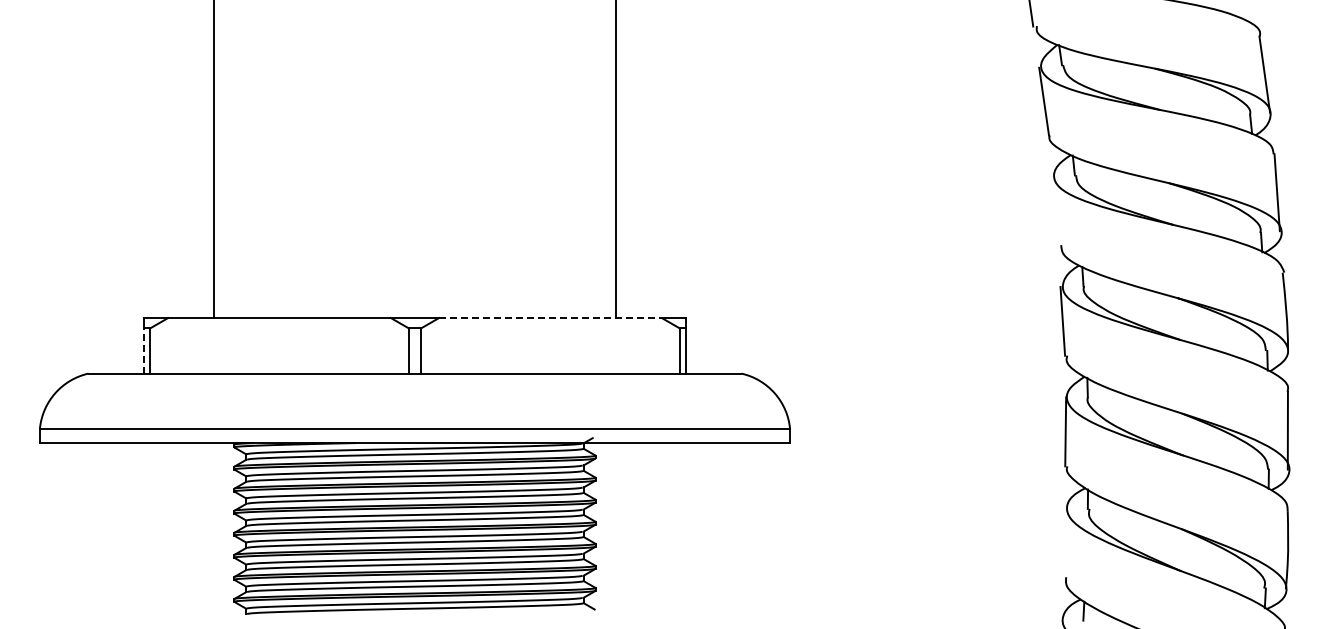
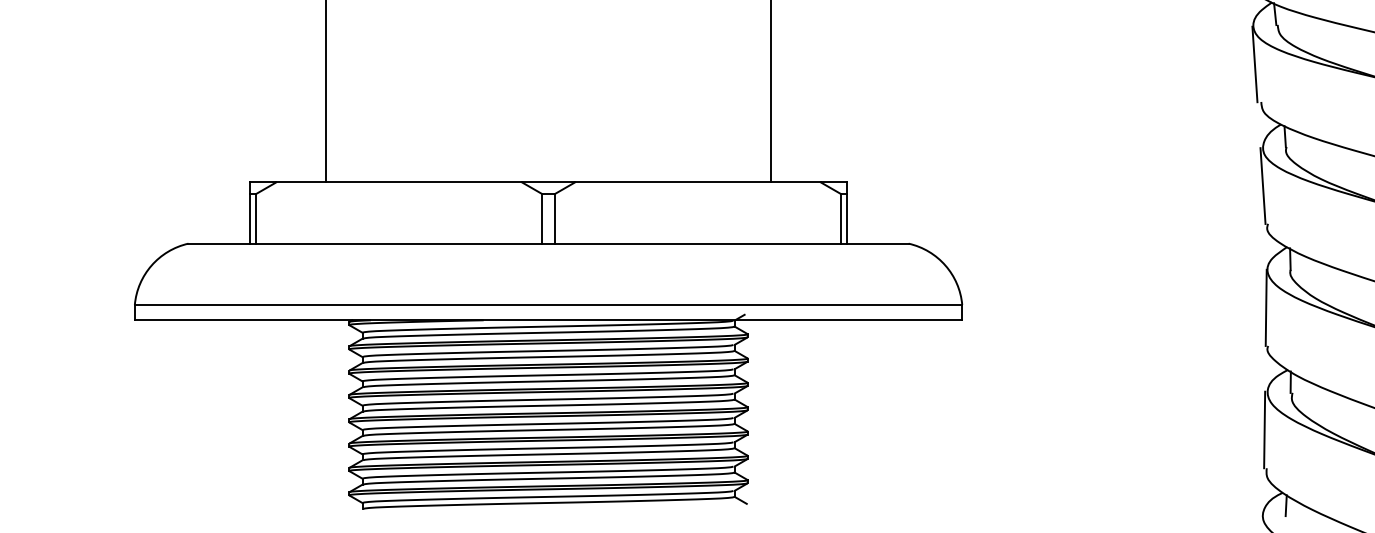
line: (1055, 210) -> (1254, 63), added
line: (550, 318) -> (697, 182), dashed -> solid
line: (144, 351) -> (250, 219), dashed -> solid
line: (1063, 542) -> (1263, 429), added

